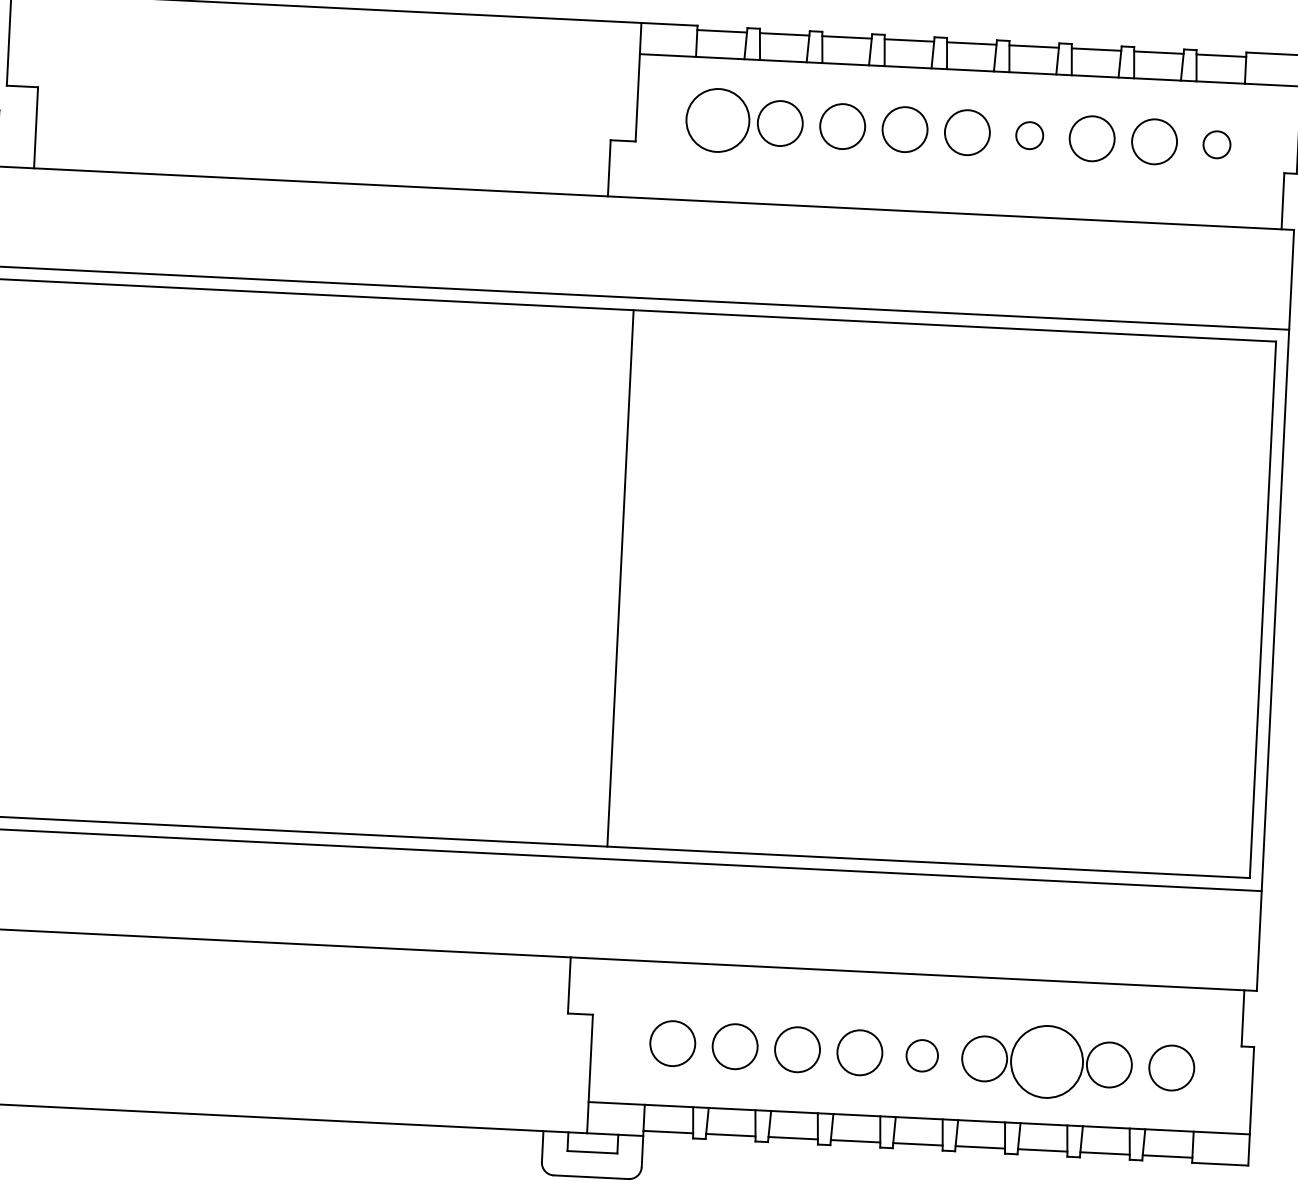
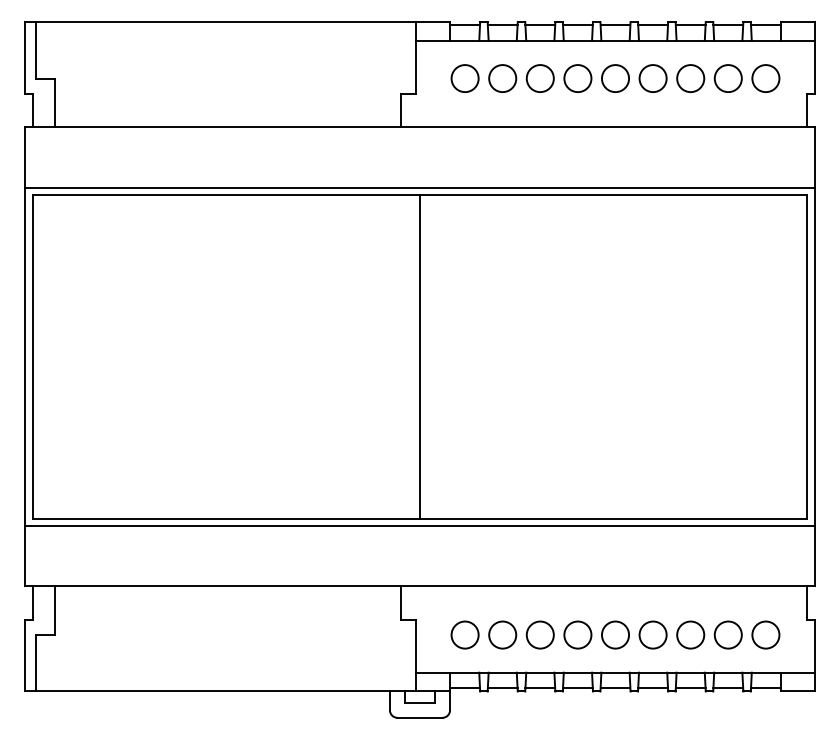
circle: (716, 120) -> (464, 78), size x0.71
circle: (1028, 135) -> (652, 78), size x1.67
circle: (1216, 144) -> (765, 78), size x1.67
circle: (922, 1054) -> (615, 634), size x1.43
circle: (1046, 1060) -> (690, 634), size x0.62

